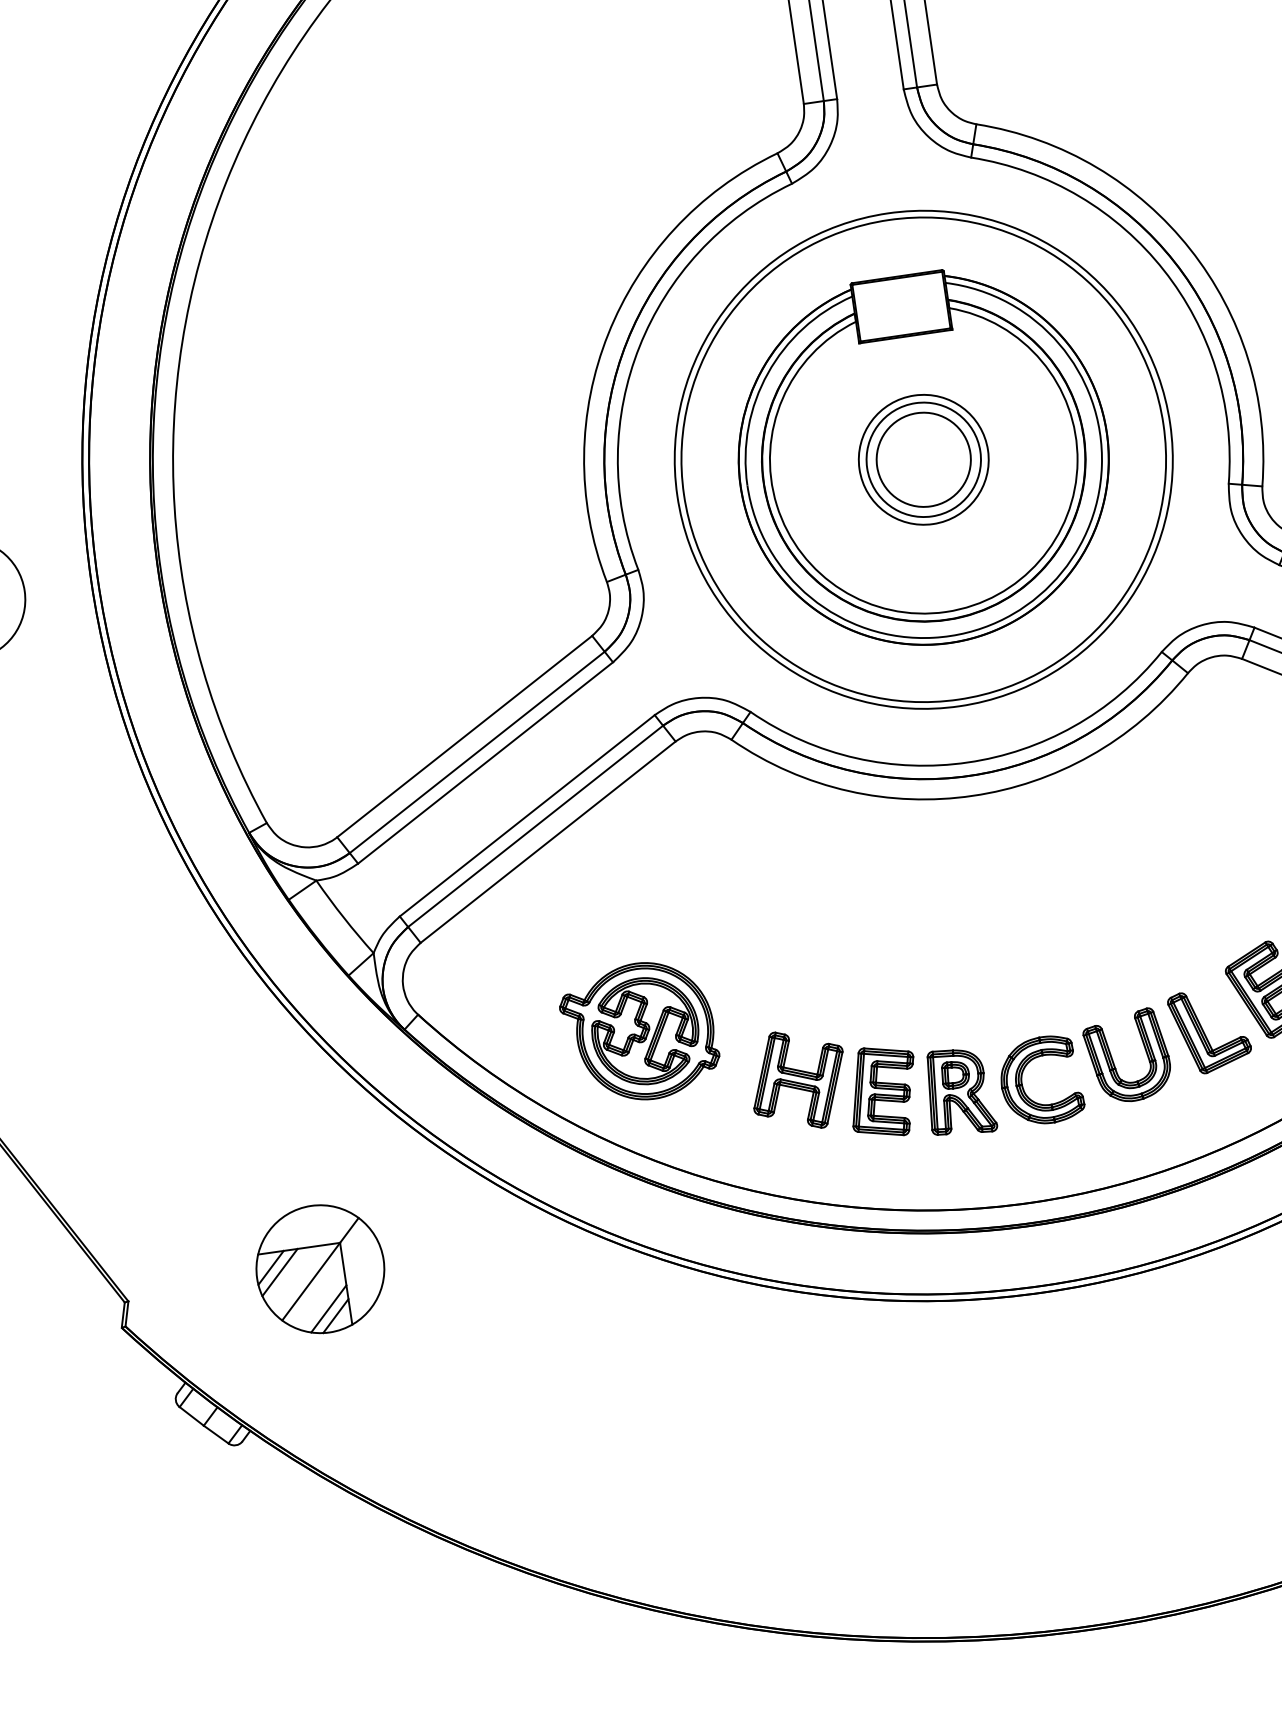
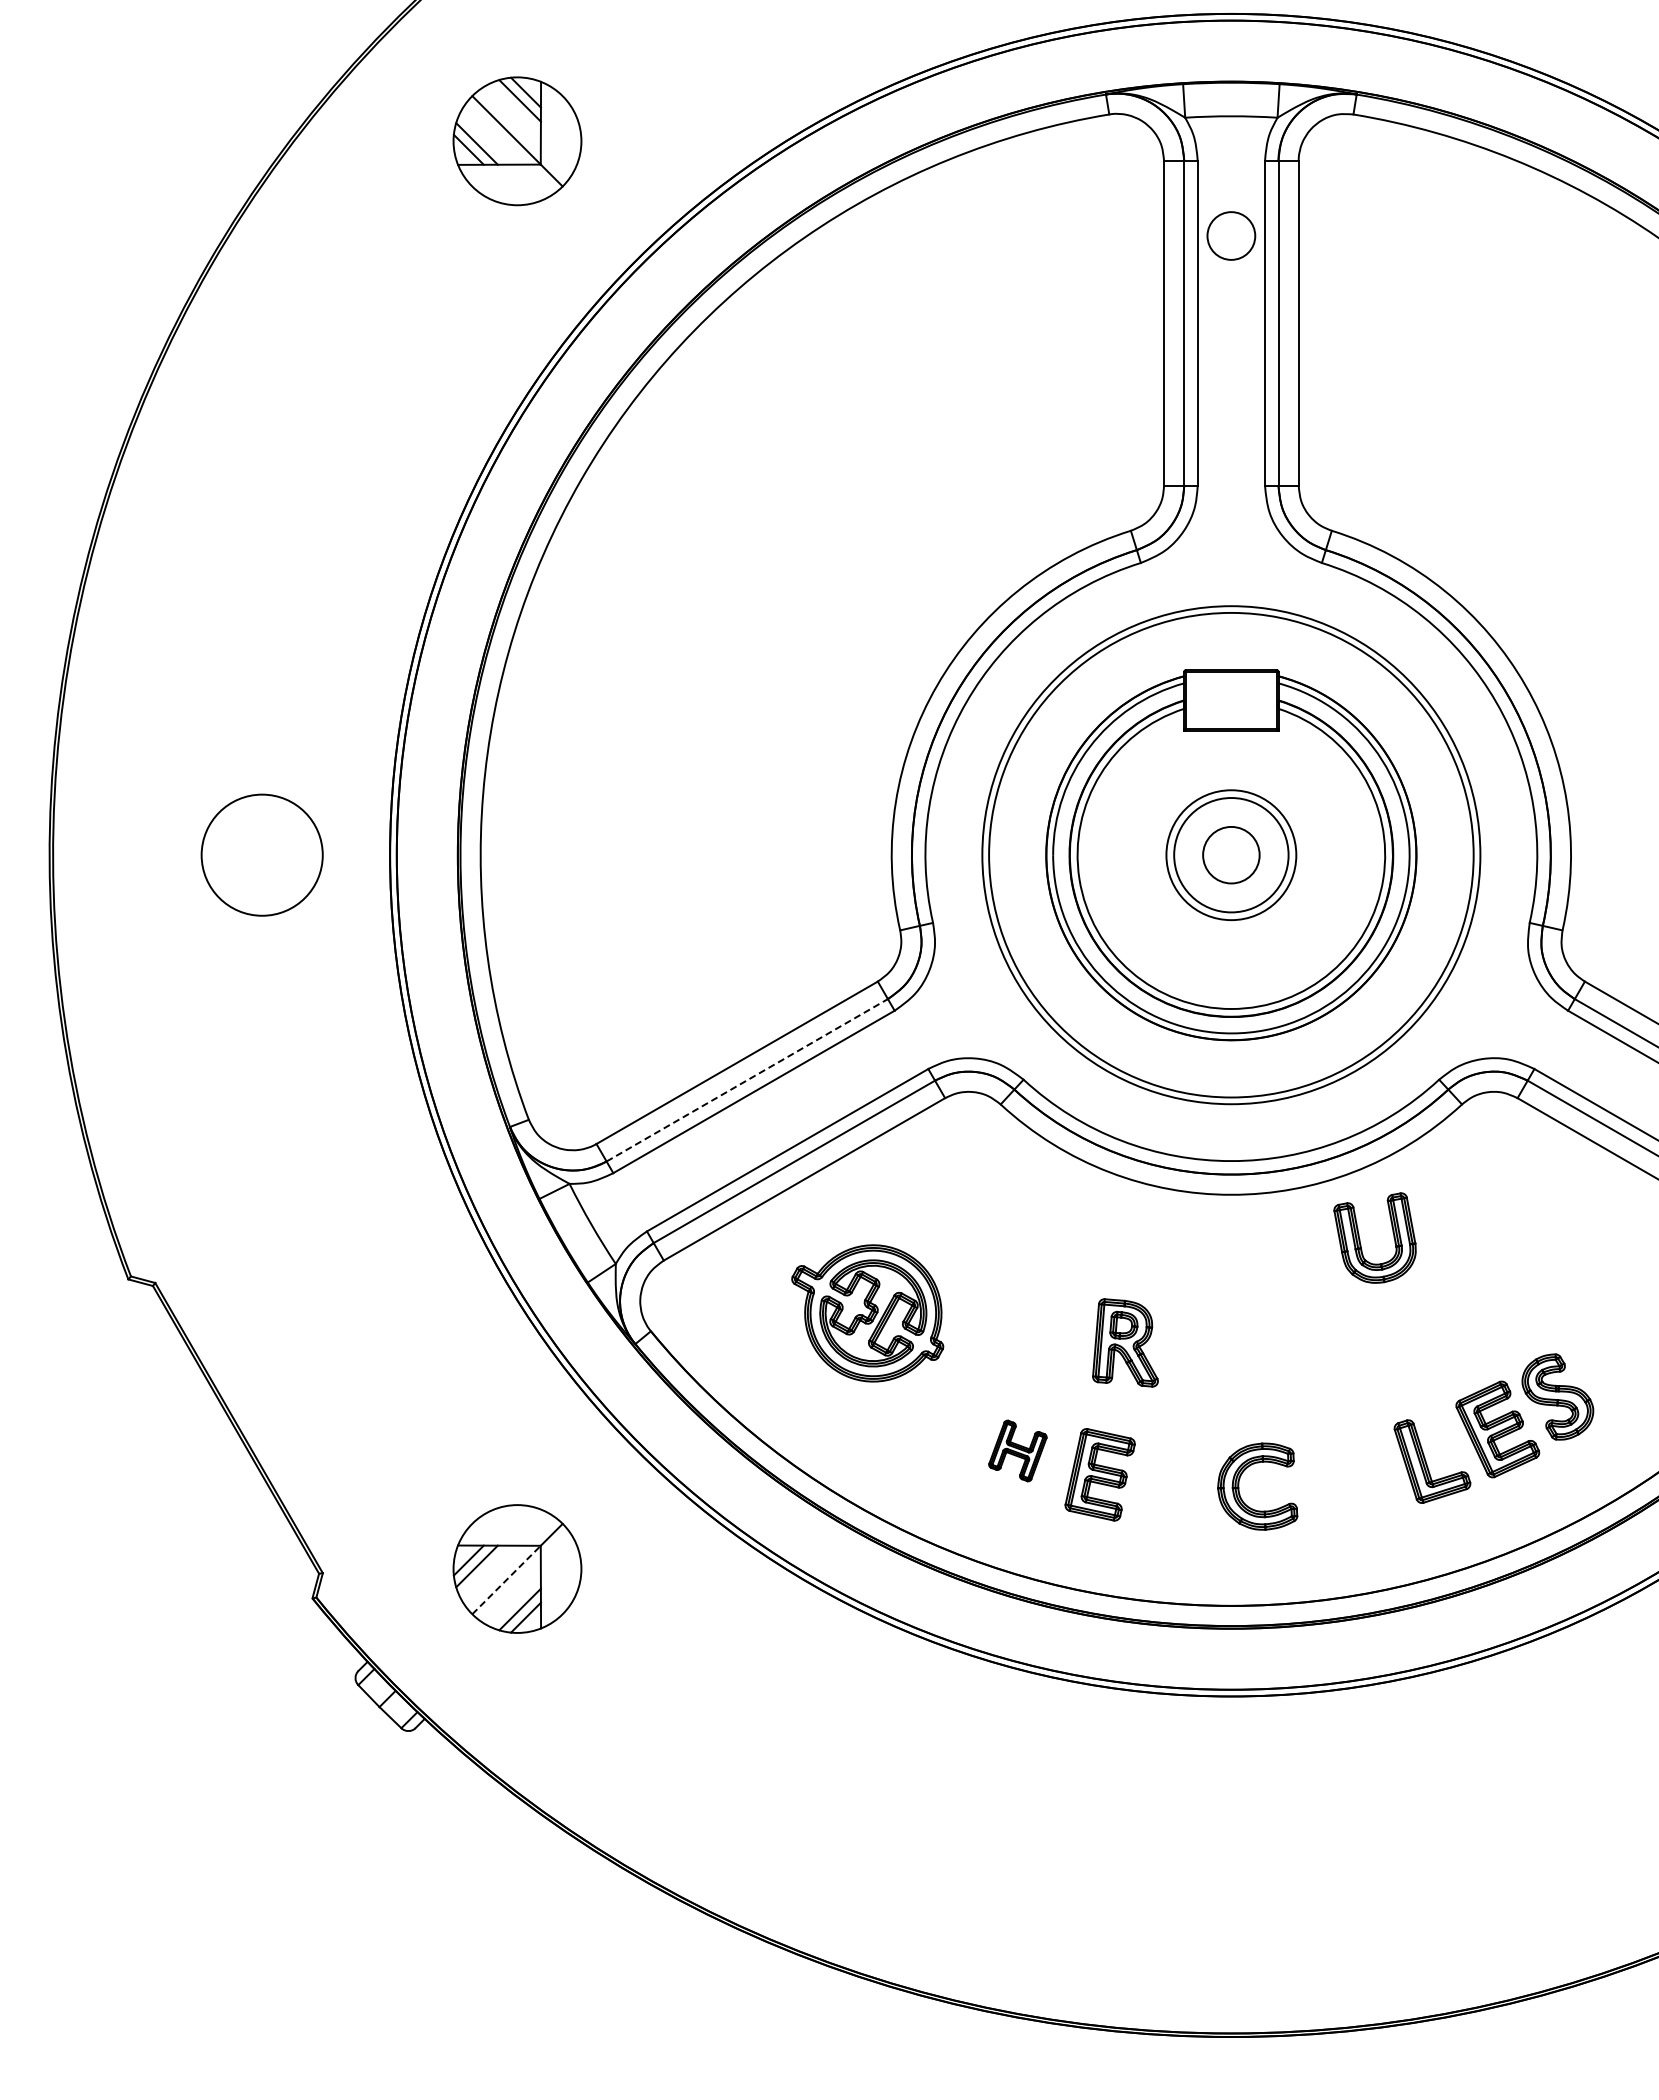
circle: (923, 460) -> (1231, 855), size x0.6
line: (477, 752) -> (747, 1080), solid -> dashed
part: (639, 1032) -> (867, 1313), moved
part: (1113, 1060) -> (1360, 1239), moved
part: (798, 1079) -> (1017, 1450), size x0.6
part: (959, 1091) -> (1125, 1342), moved
line: (311, 1281) -> (506, 1579), solid -> dashed

